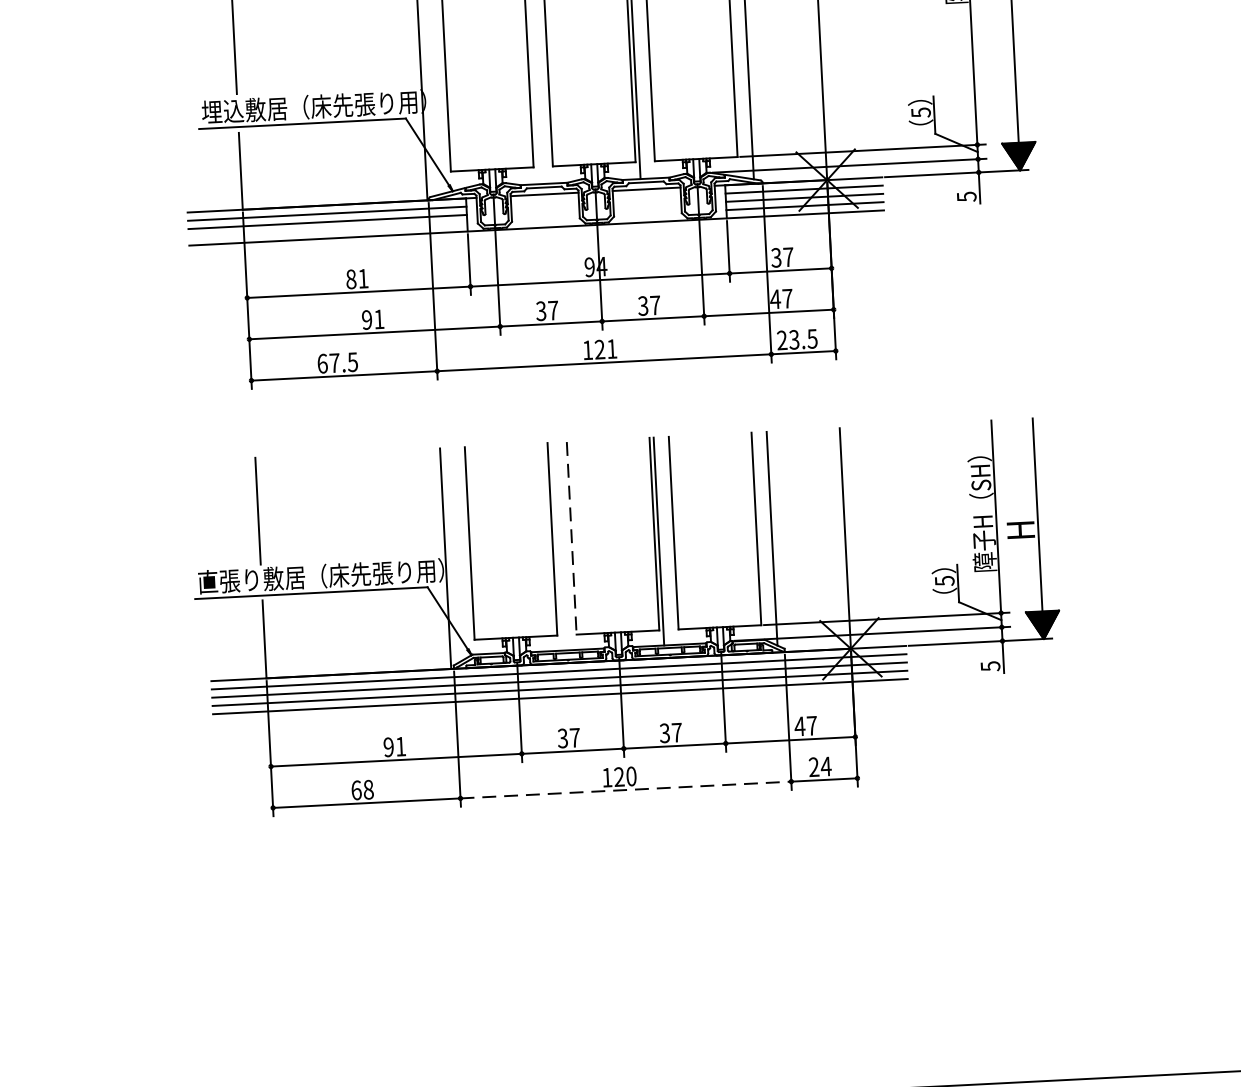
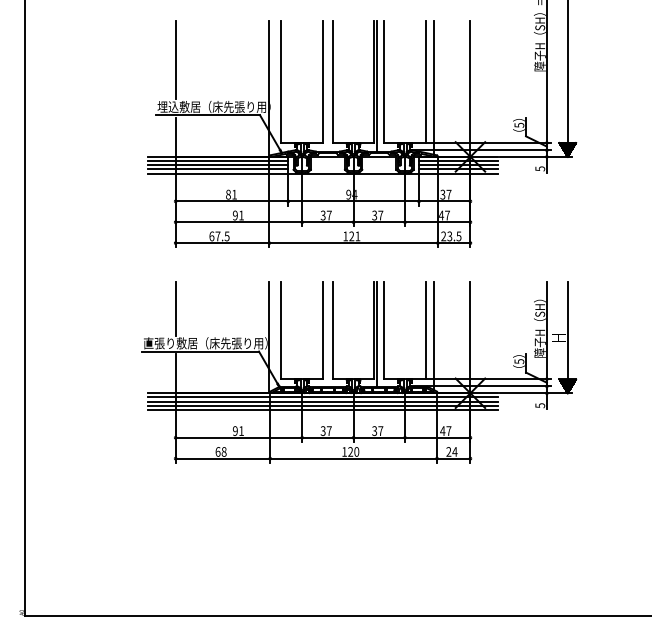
line: (327, 230) -> (217, 169), added
line: (571, 538) -> (332, 330), dashed -> solid
line: (627, 789) -> (354, 458), dashed -> solid

